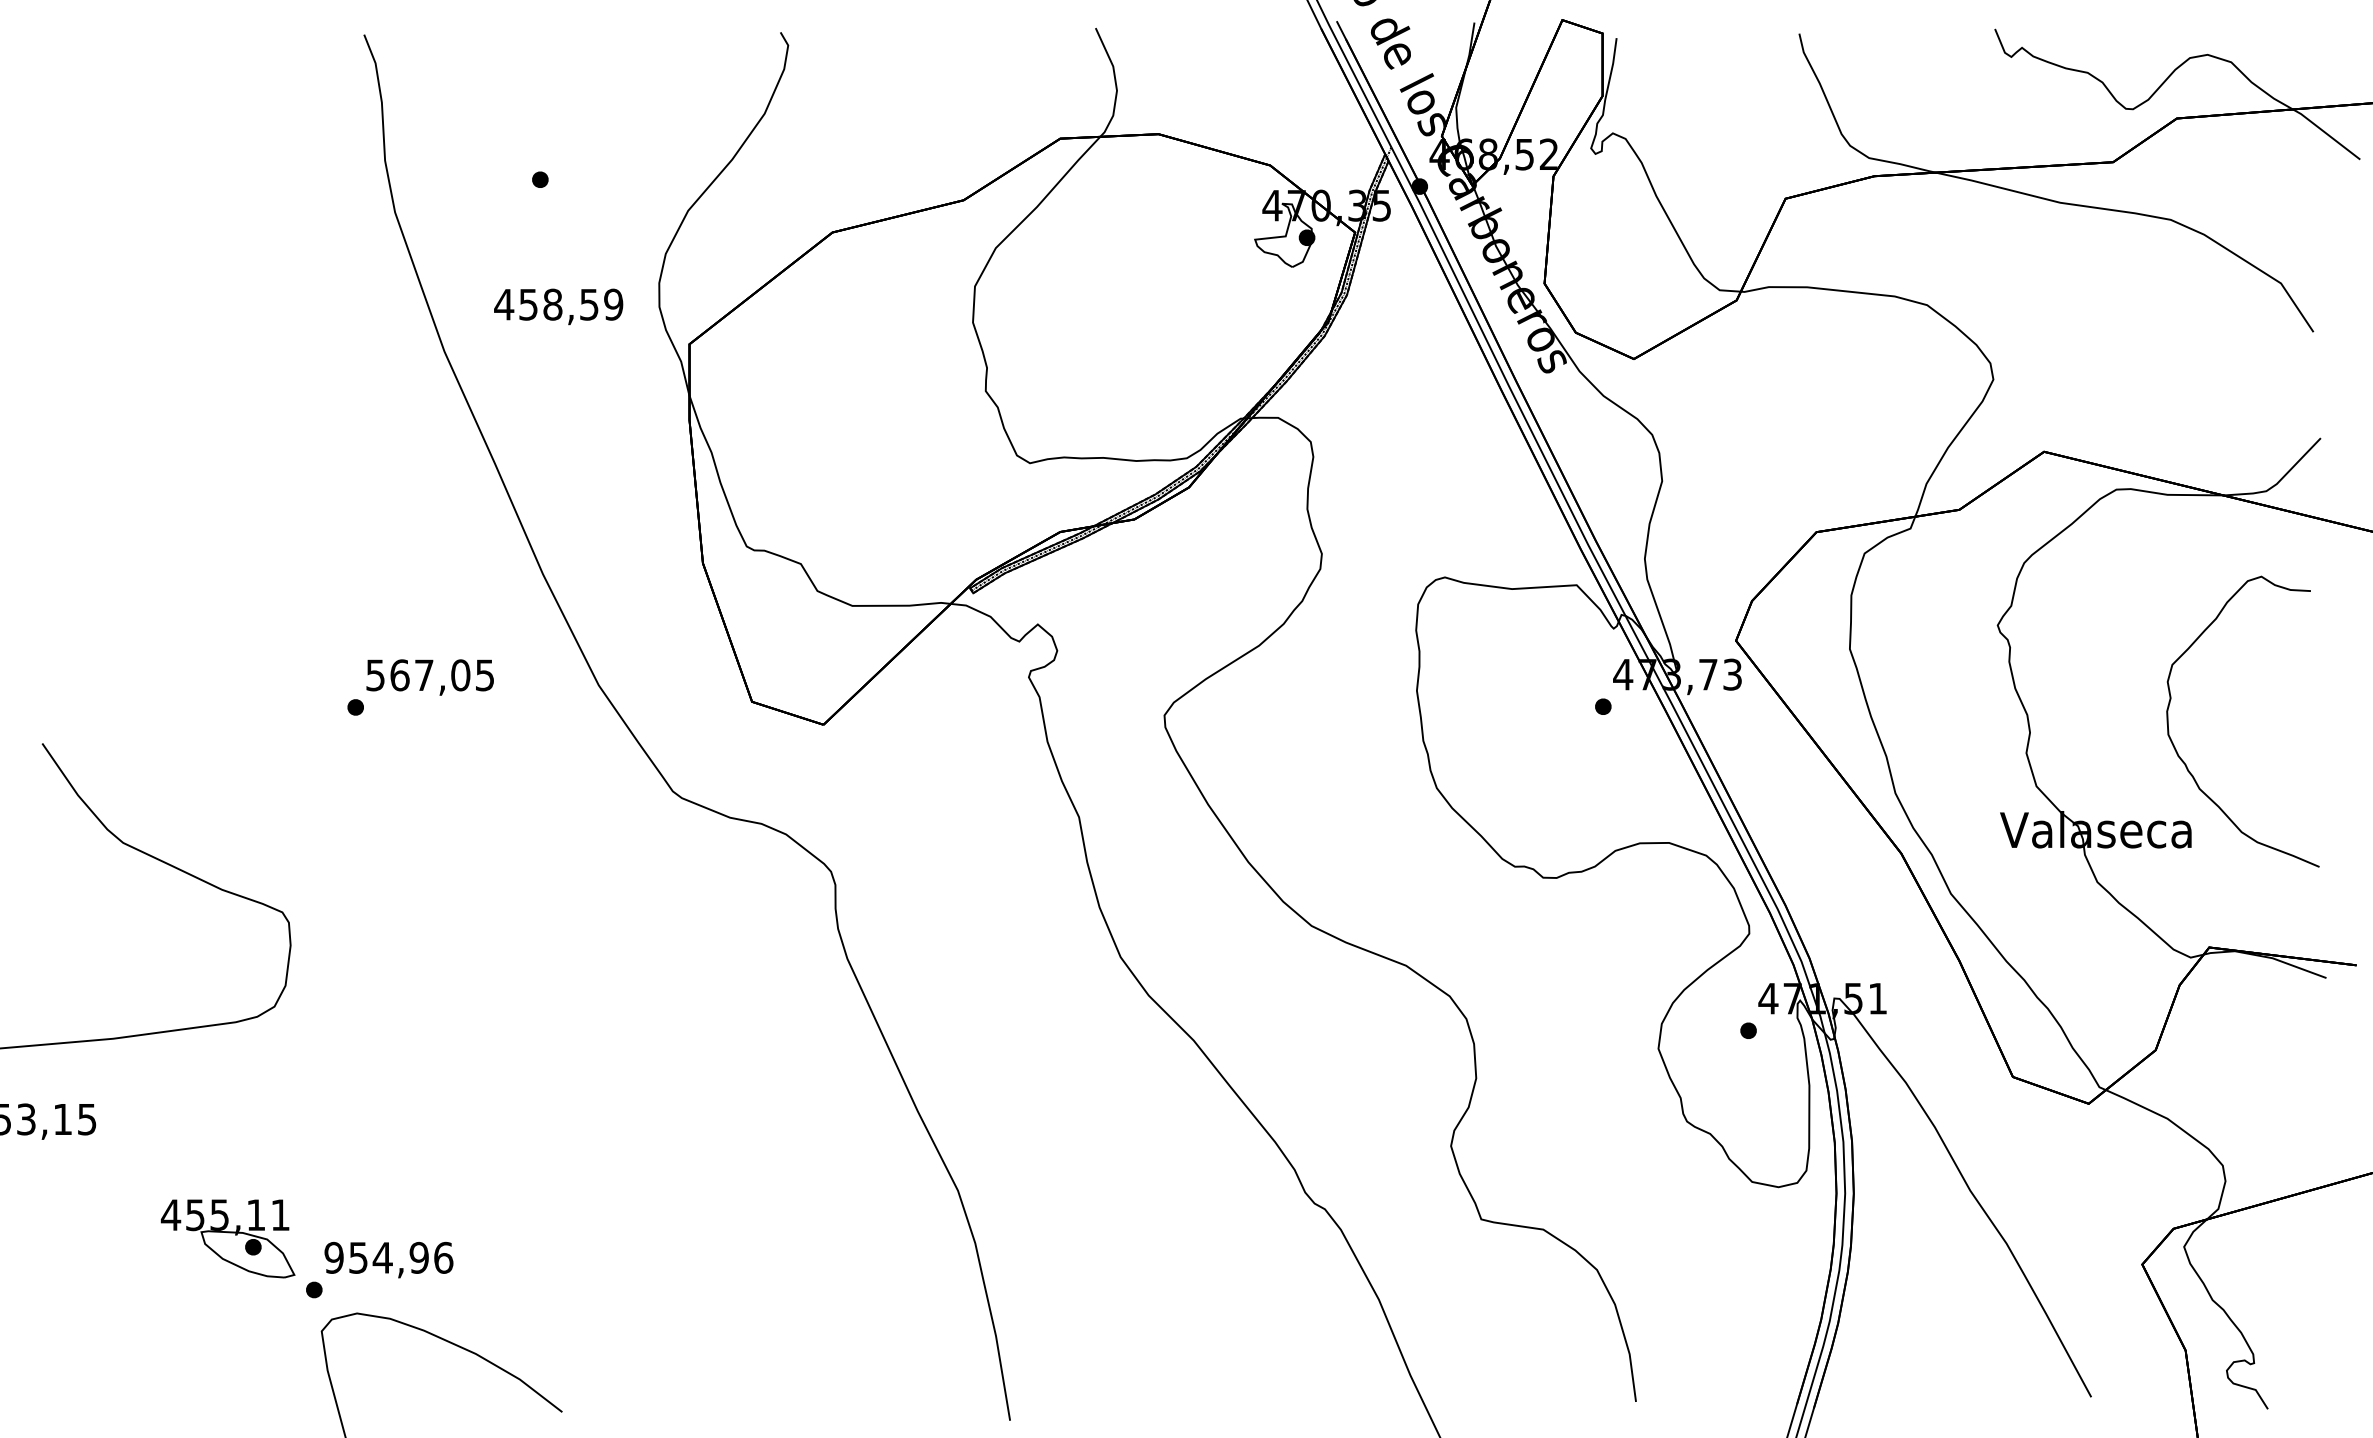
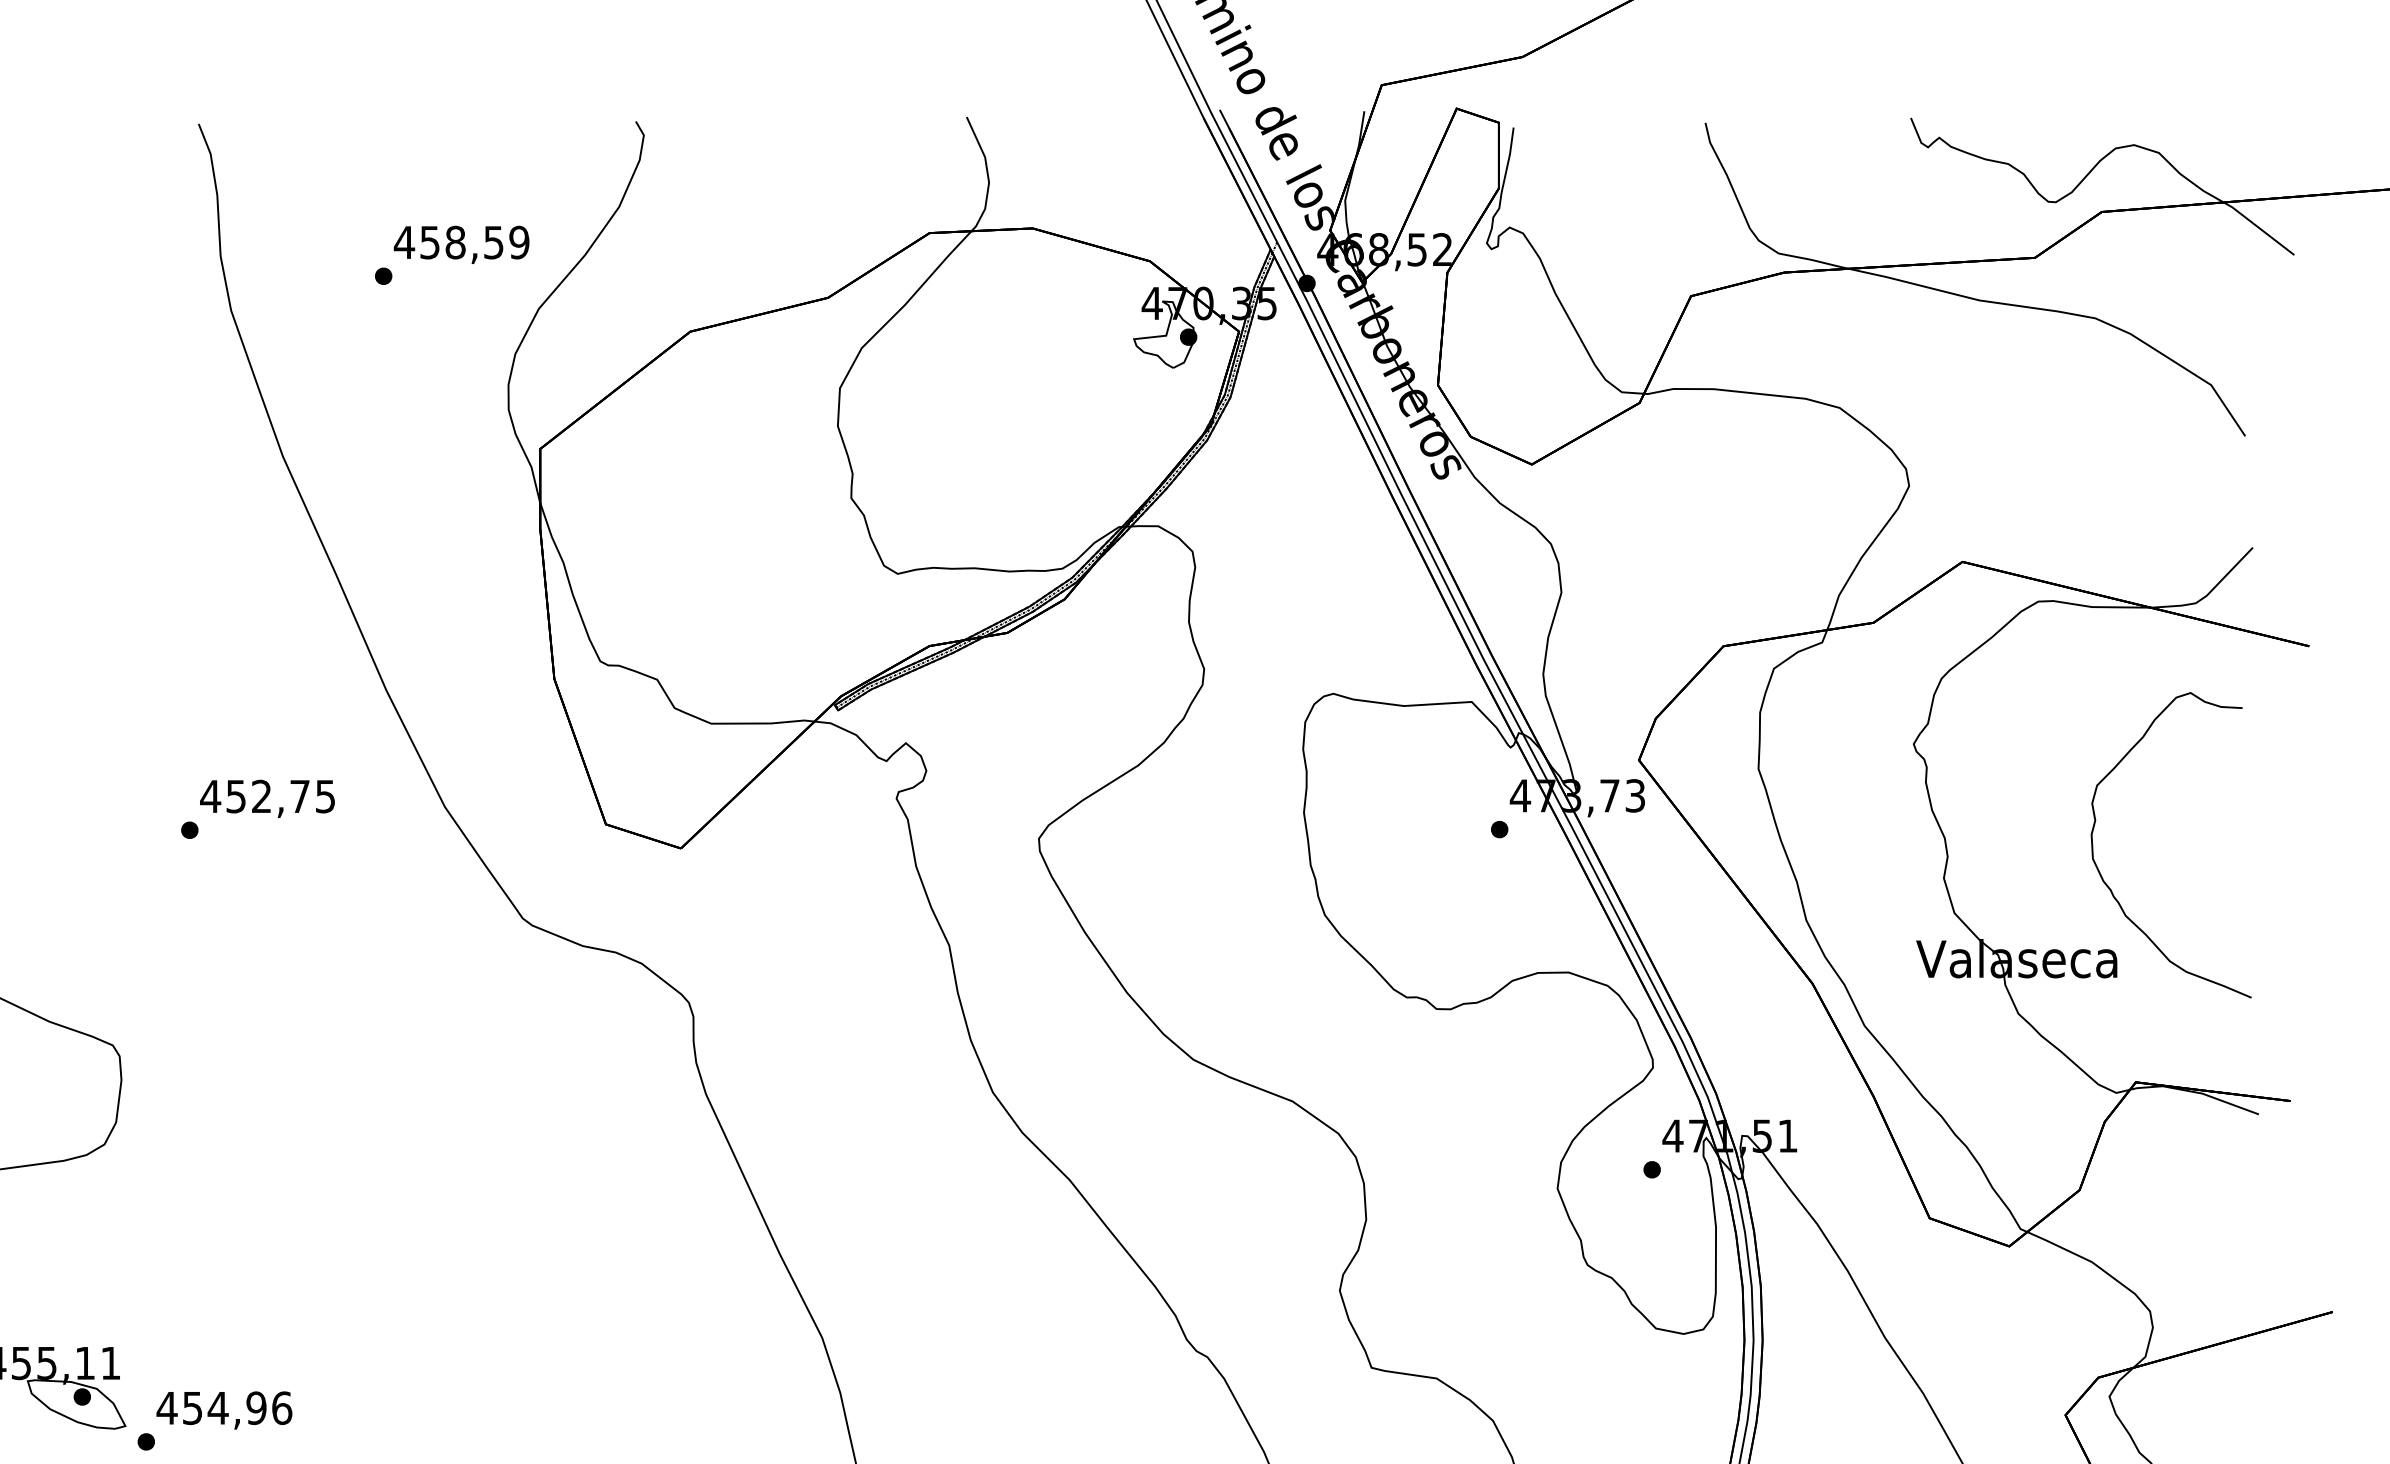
text: (558, 306) -> (461, 244), moved
text: (417, 675) -> (254, 796), 567,05 -> 452,75
text: (334, 1257) -> (167, 1407), 954,96 -> 454,96

